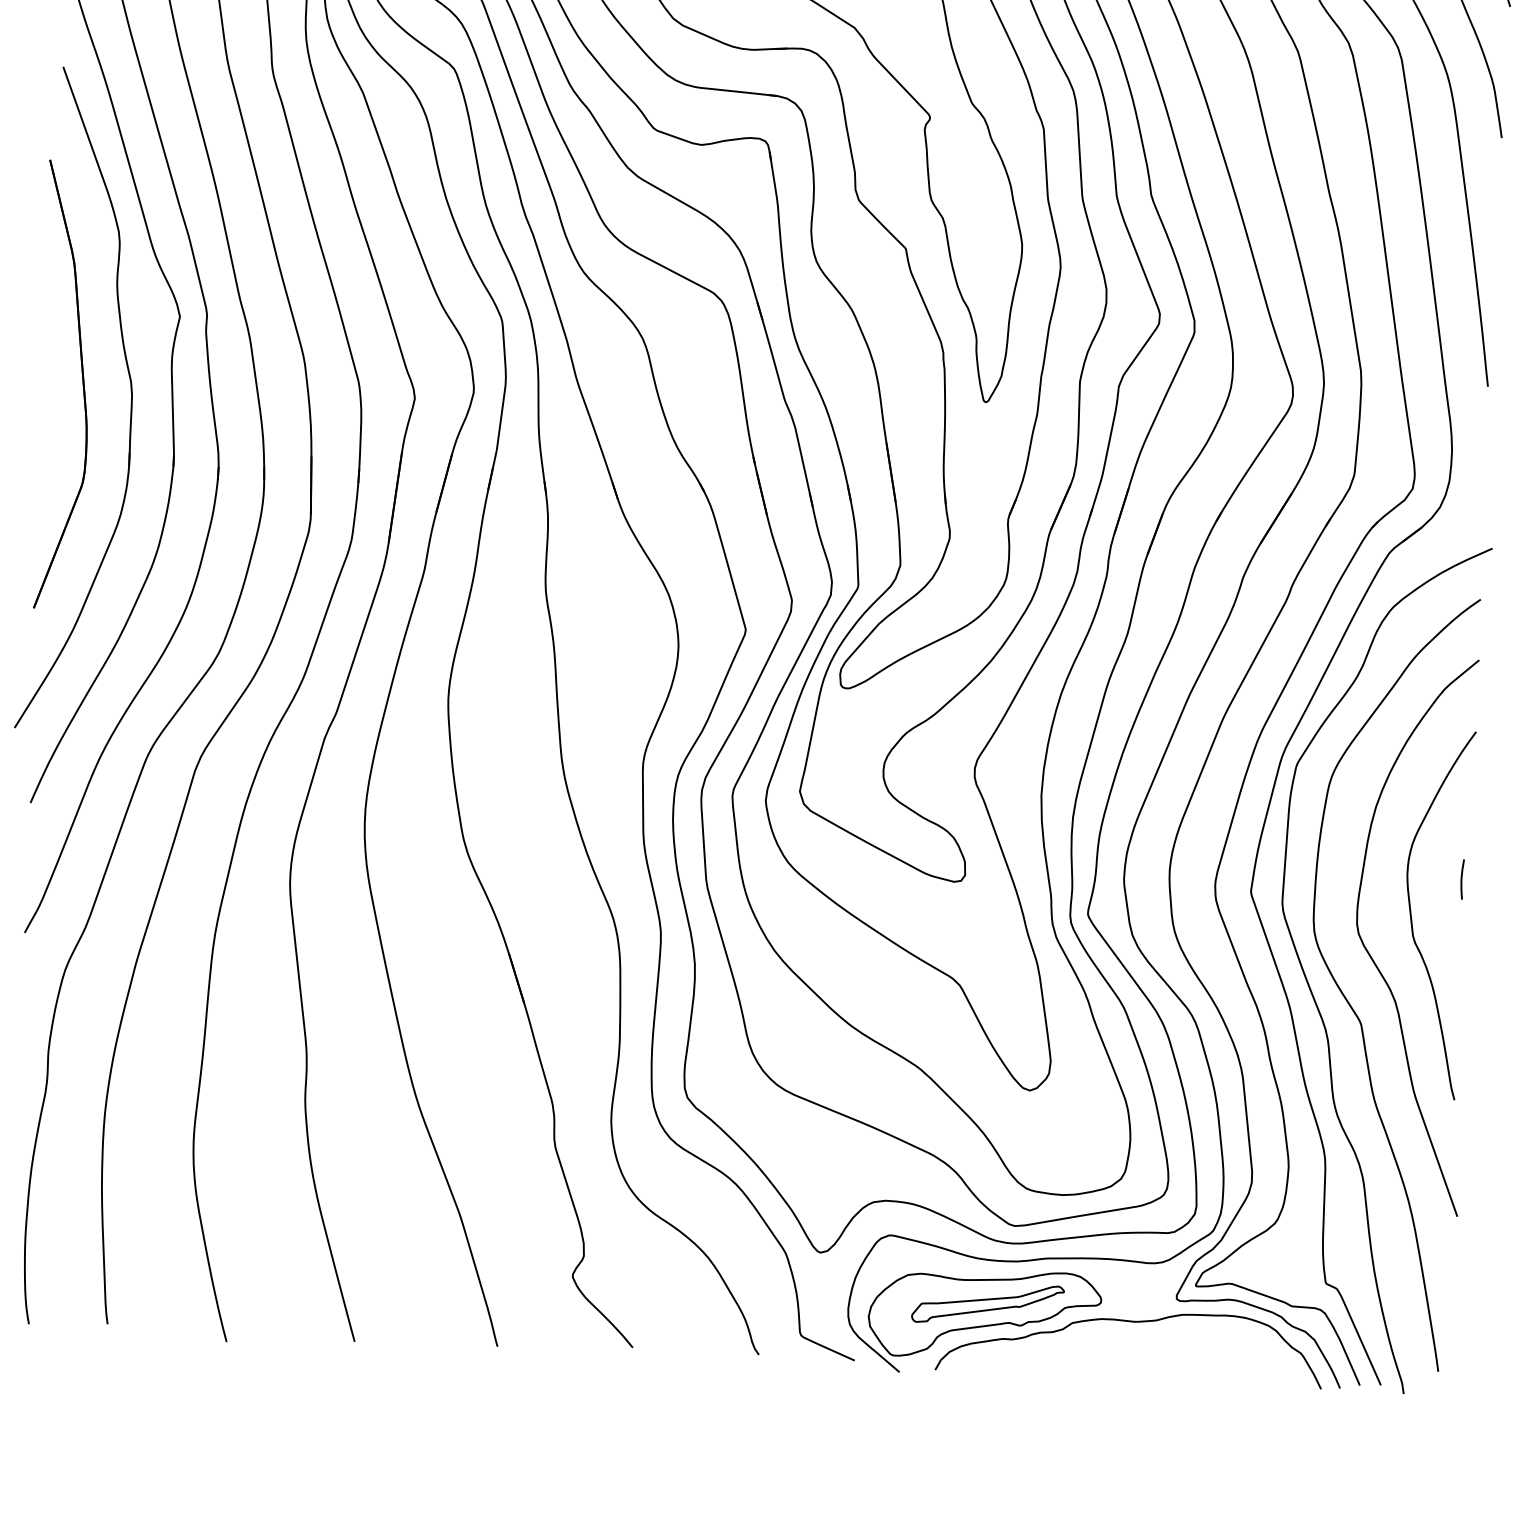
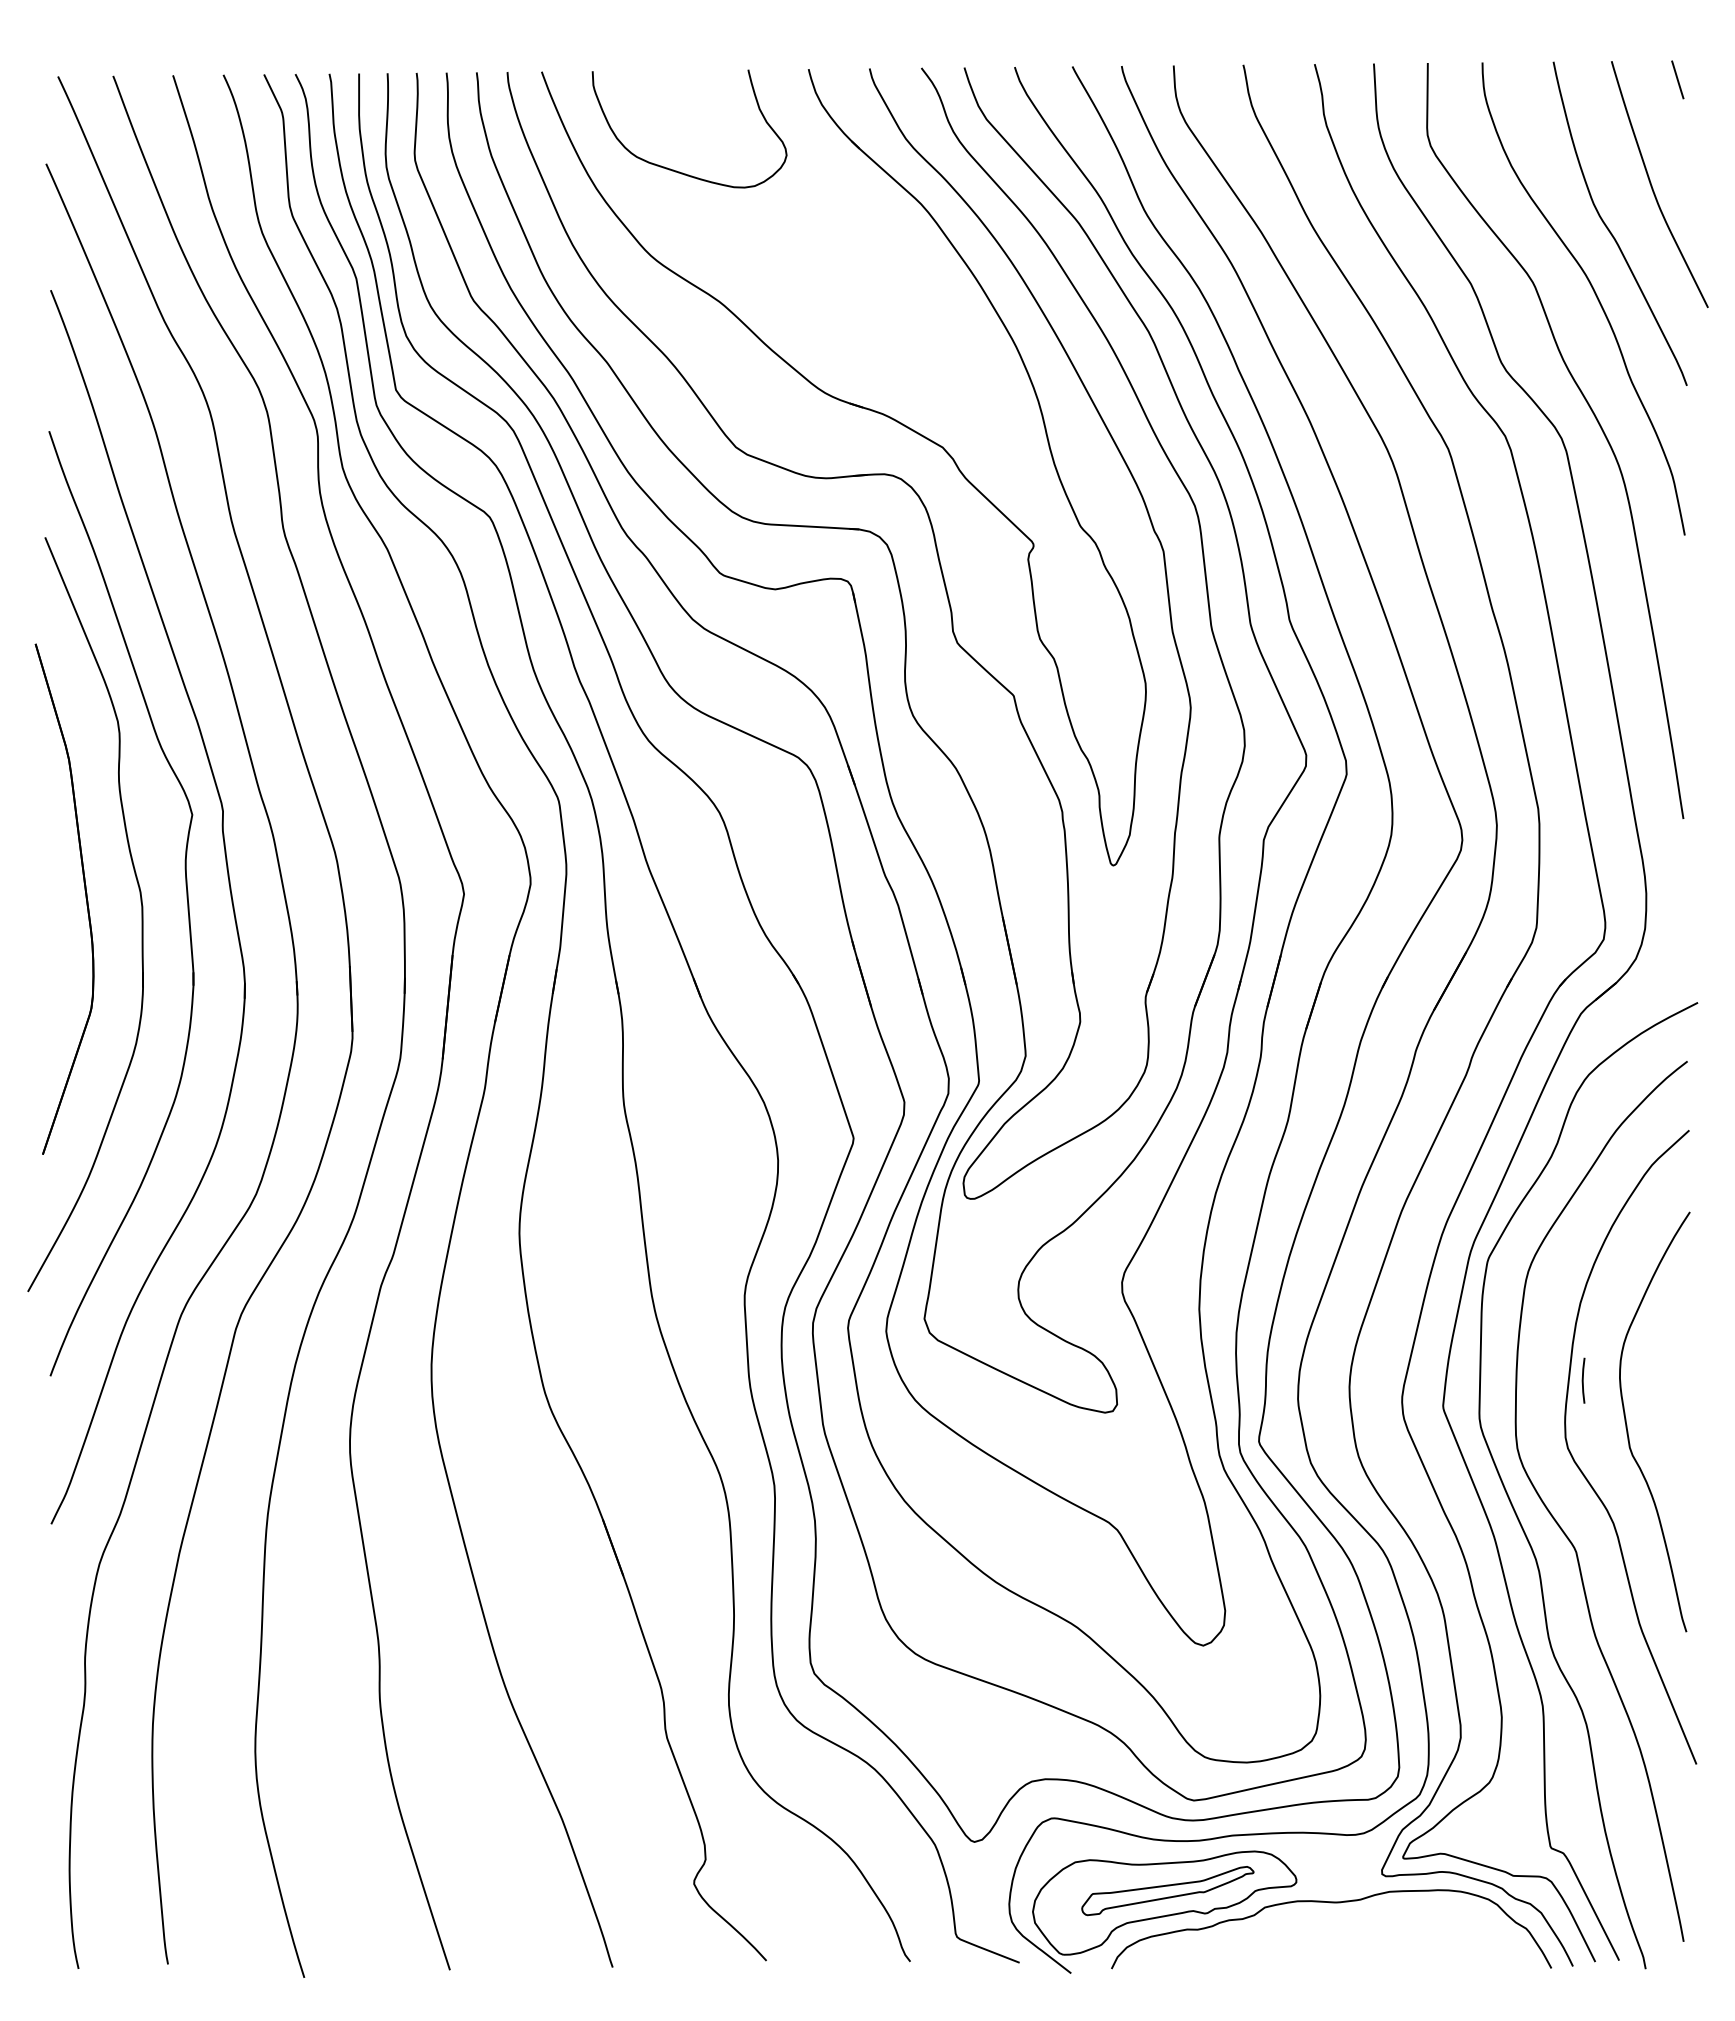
line: (1462, 879) -> (1583, 1380), moved

